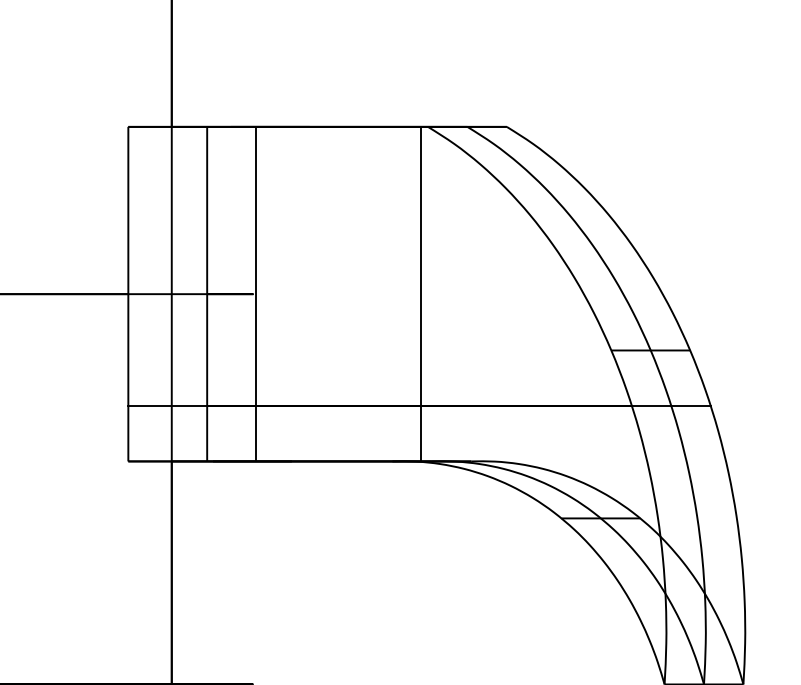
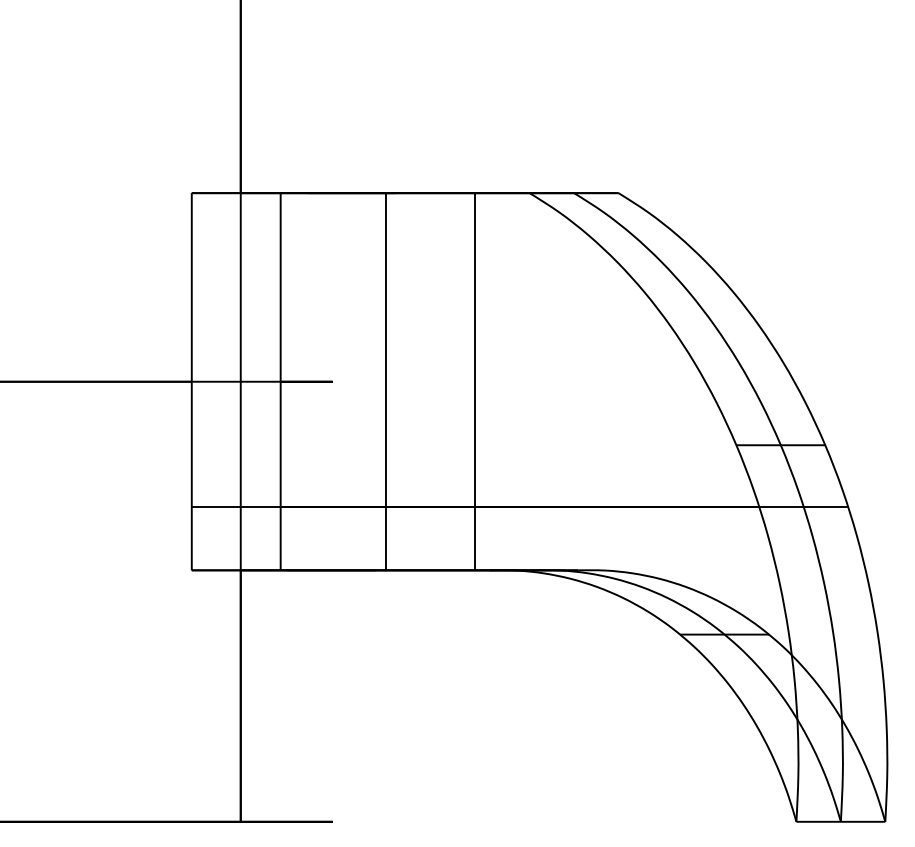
line: (255, 293) -> (386, 381), moved
line: (421, 293) -> (475, 381), moved

